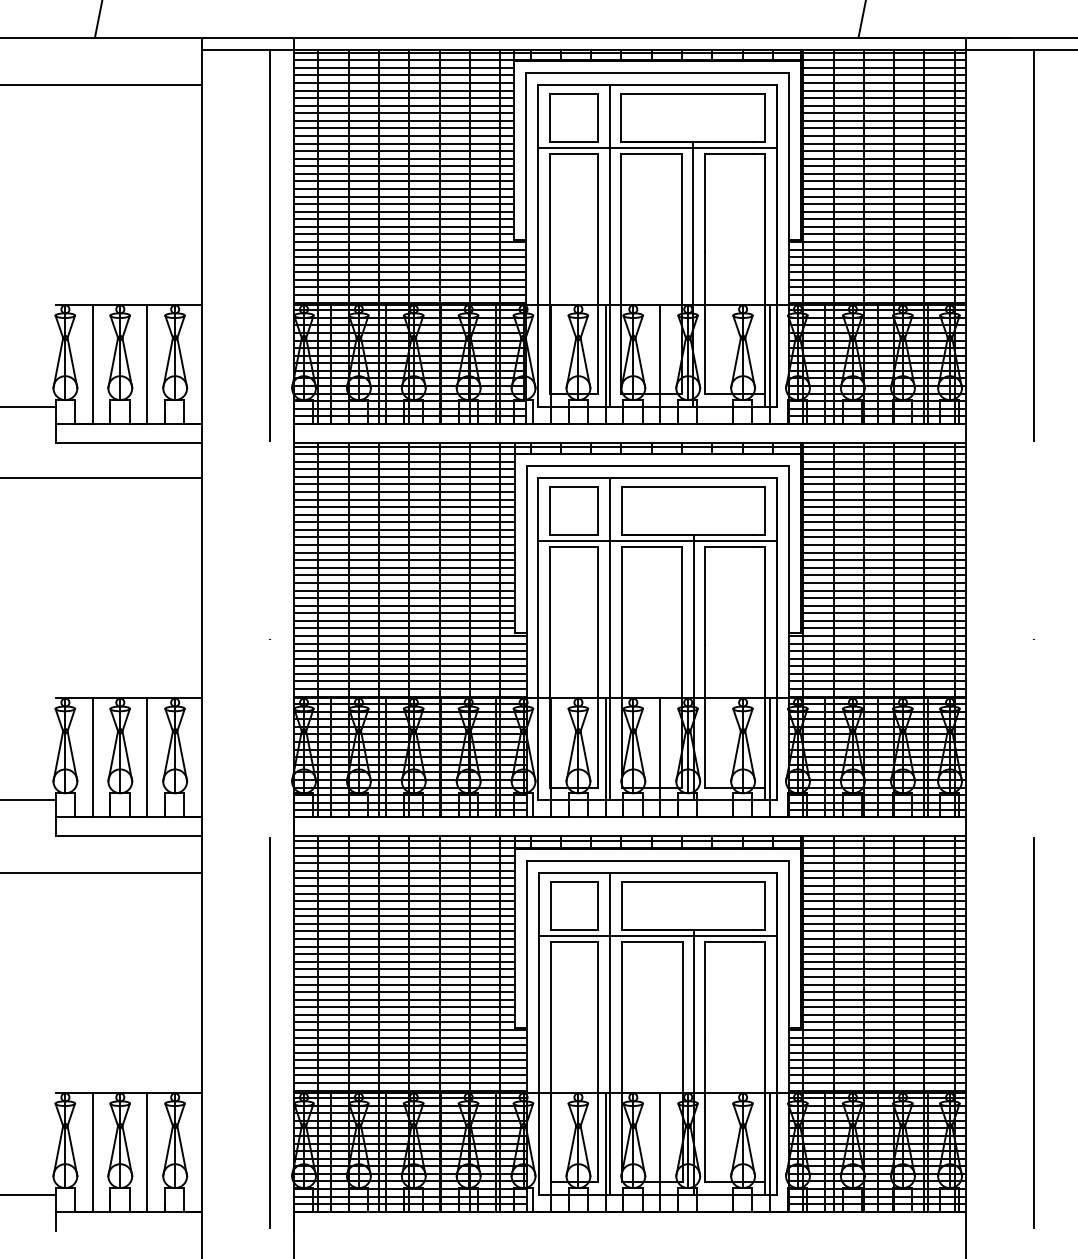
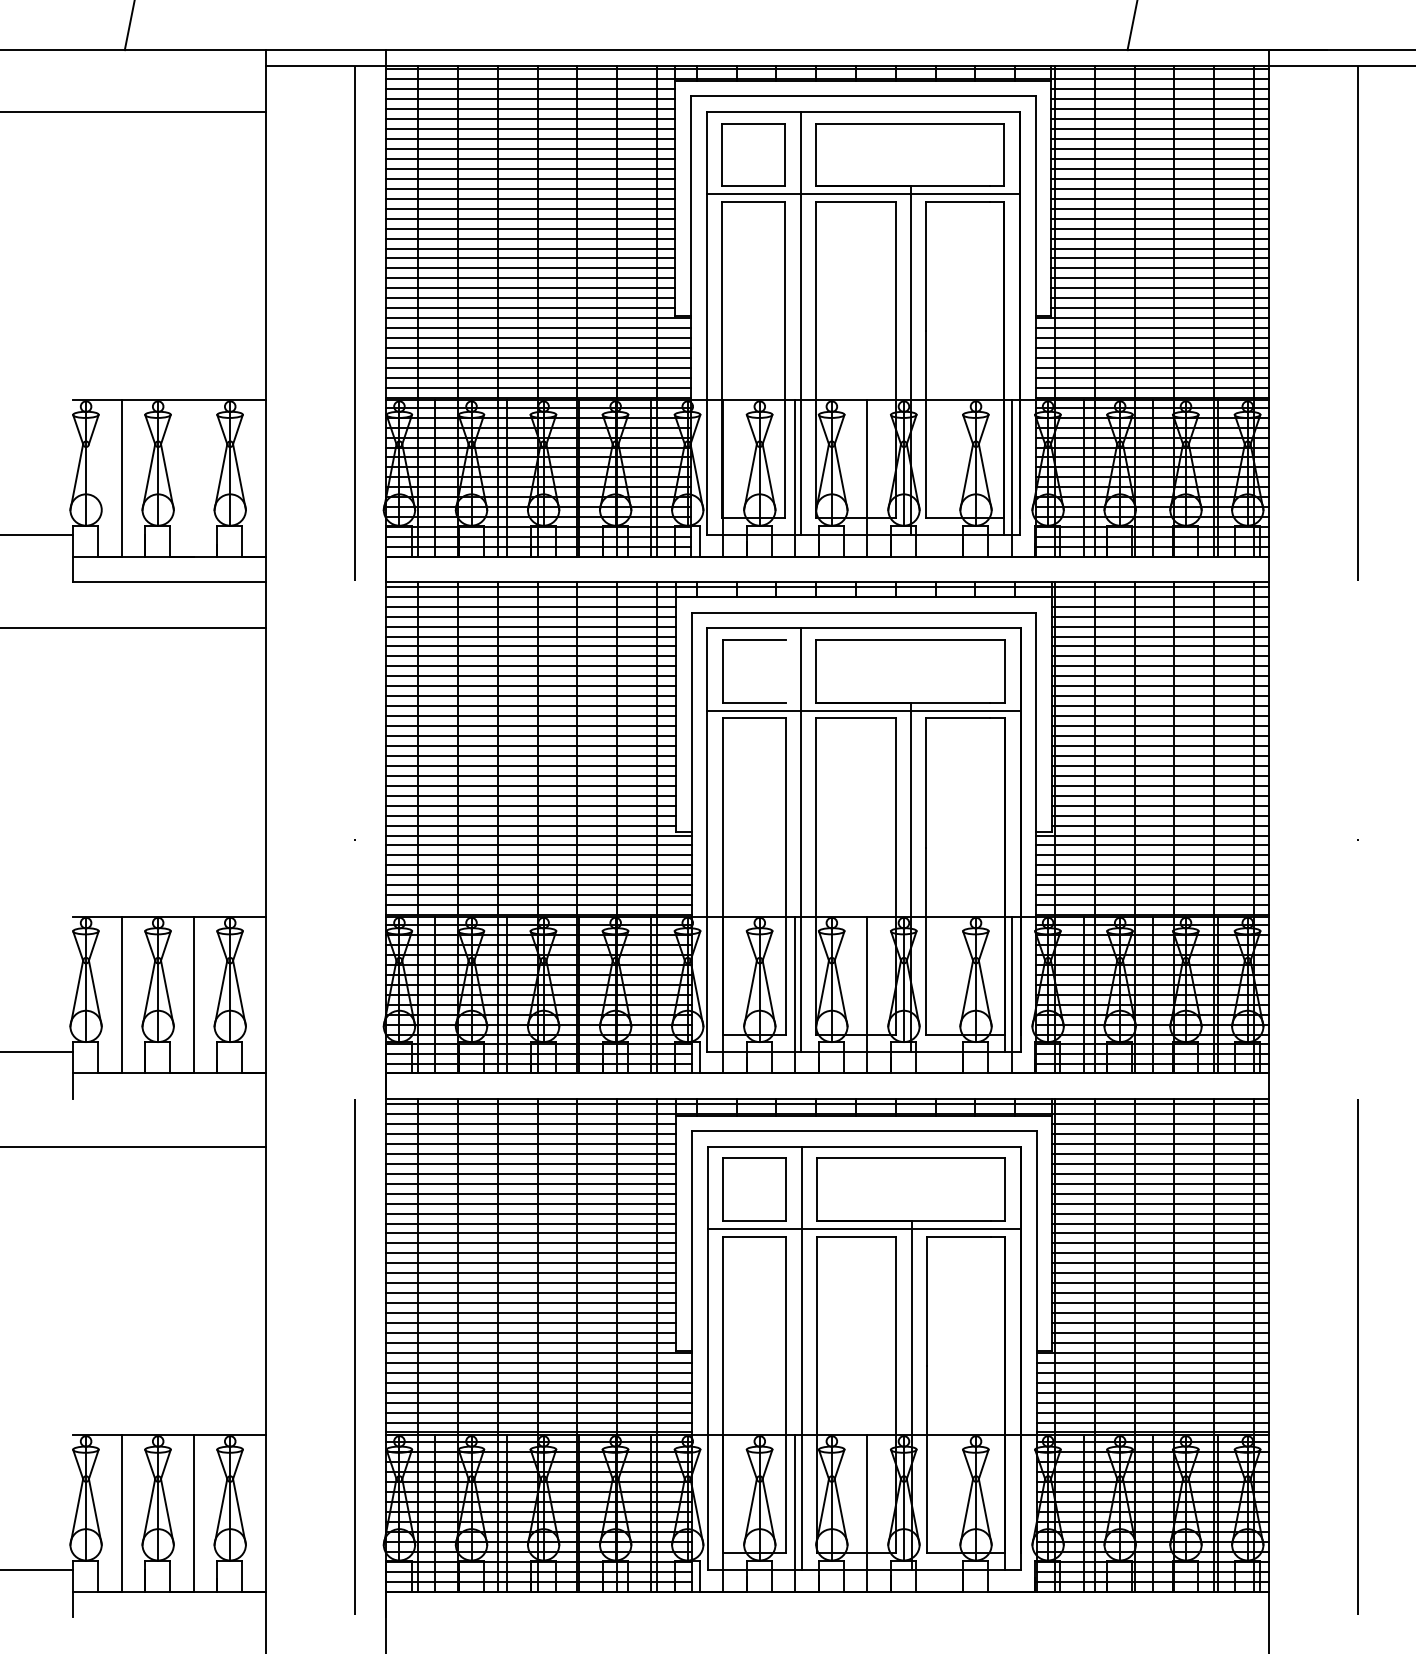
line: (71, 363) -> (94, 477), removed
line: (147, 364) -> (193, 478), removed
line: (598, 511) -> (785, 671), removed
line: (128, 836) -> (169, 1098), removed
line: (770, 1152) -> (1011, 1513), removed

